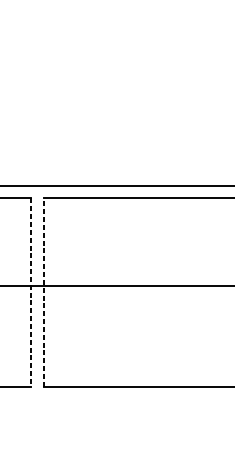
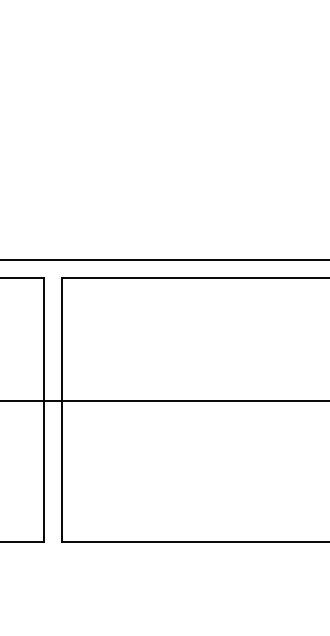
line: (30, 292) -> (43, 410), dashed -> solid
line: (43, 292) -> (61, 409), dashed -> solid

